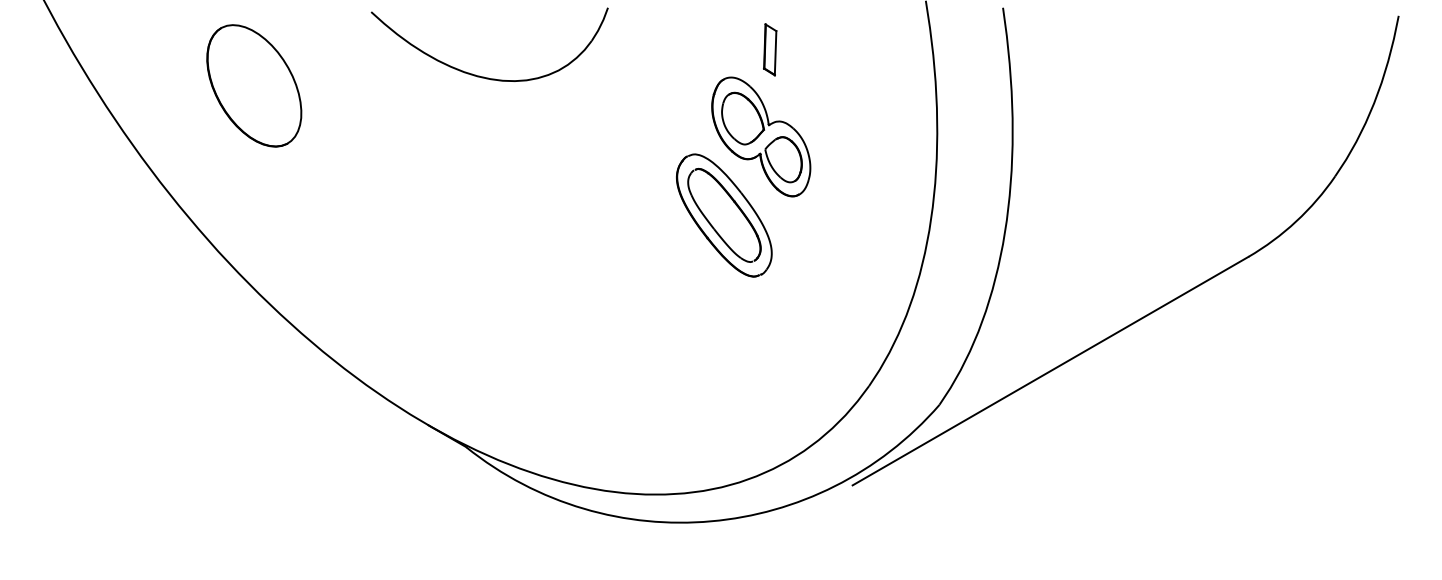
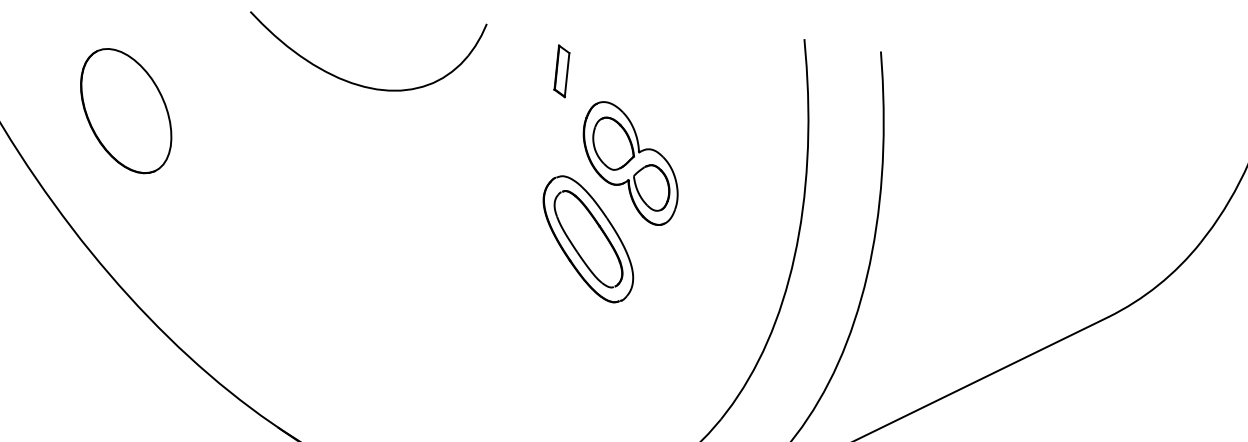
part: (770, 49) -> (562, 71), moved
part: (254, 85) -> (126, 110), moved

